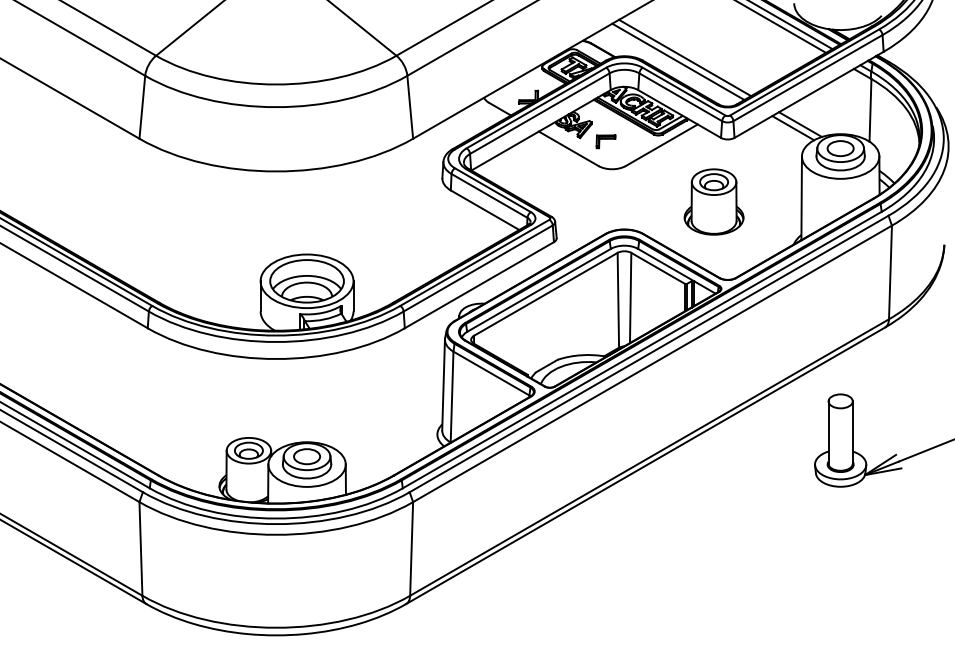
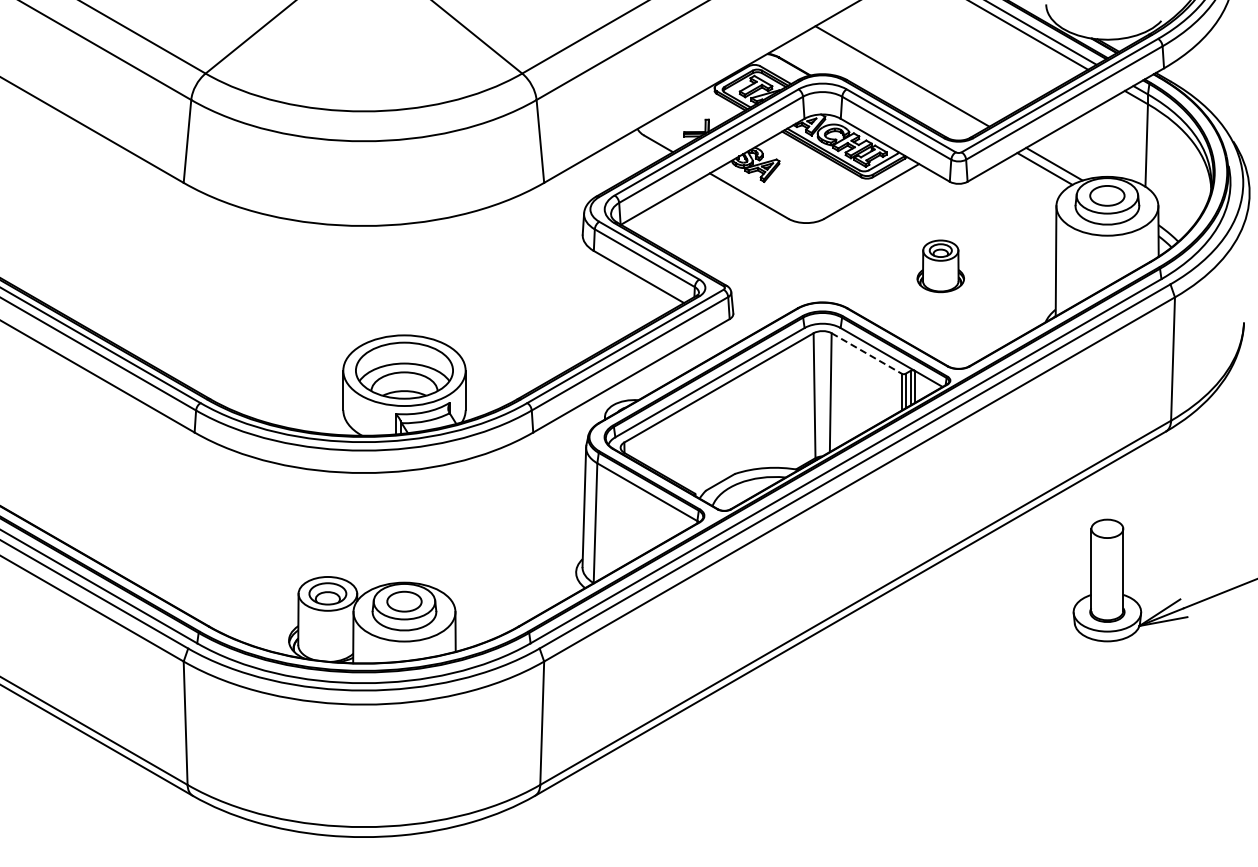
line: (678, 61) -> (893, 81), removed
part: (606, 141) -> (798, 186), removed
part: (713, 202) -> (940, 266), size x0.6
line: (657, 268) -> (866, 353), solid -> dashed

